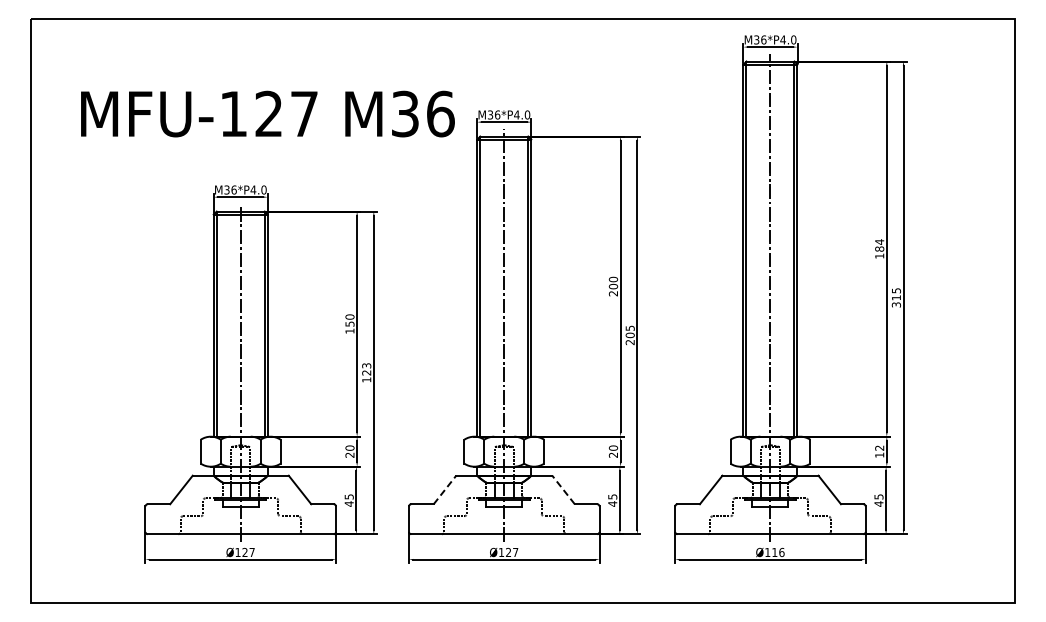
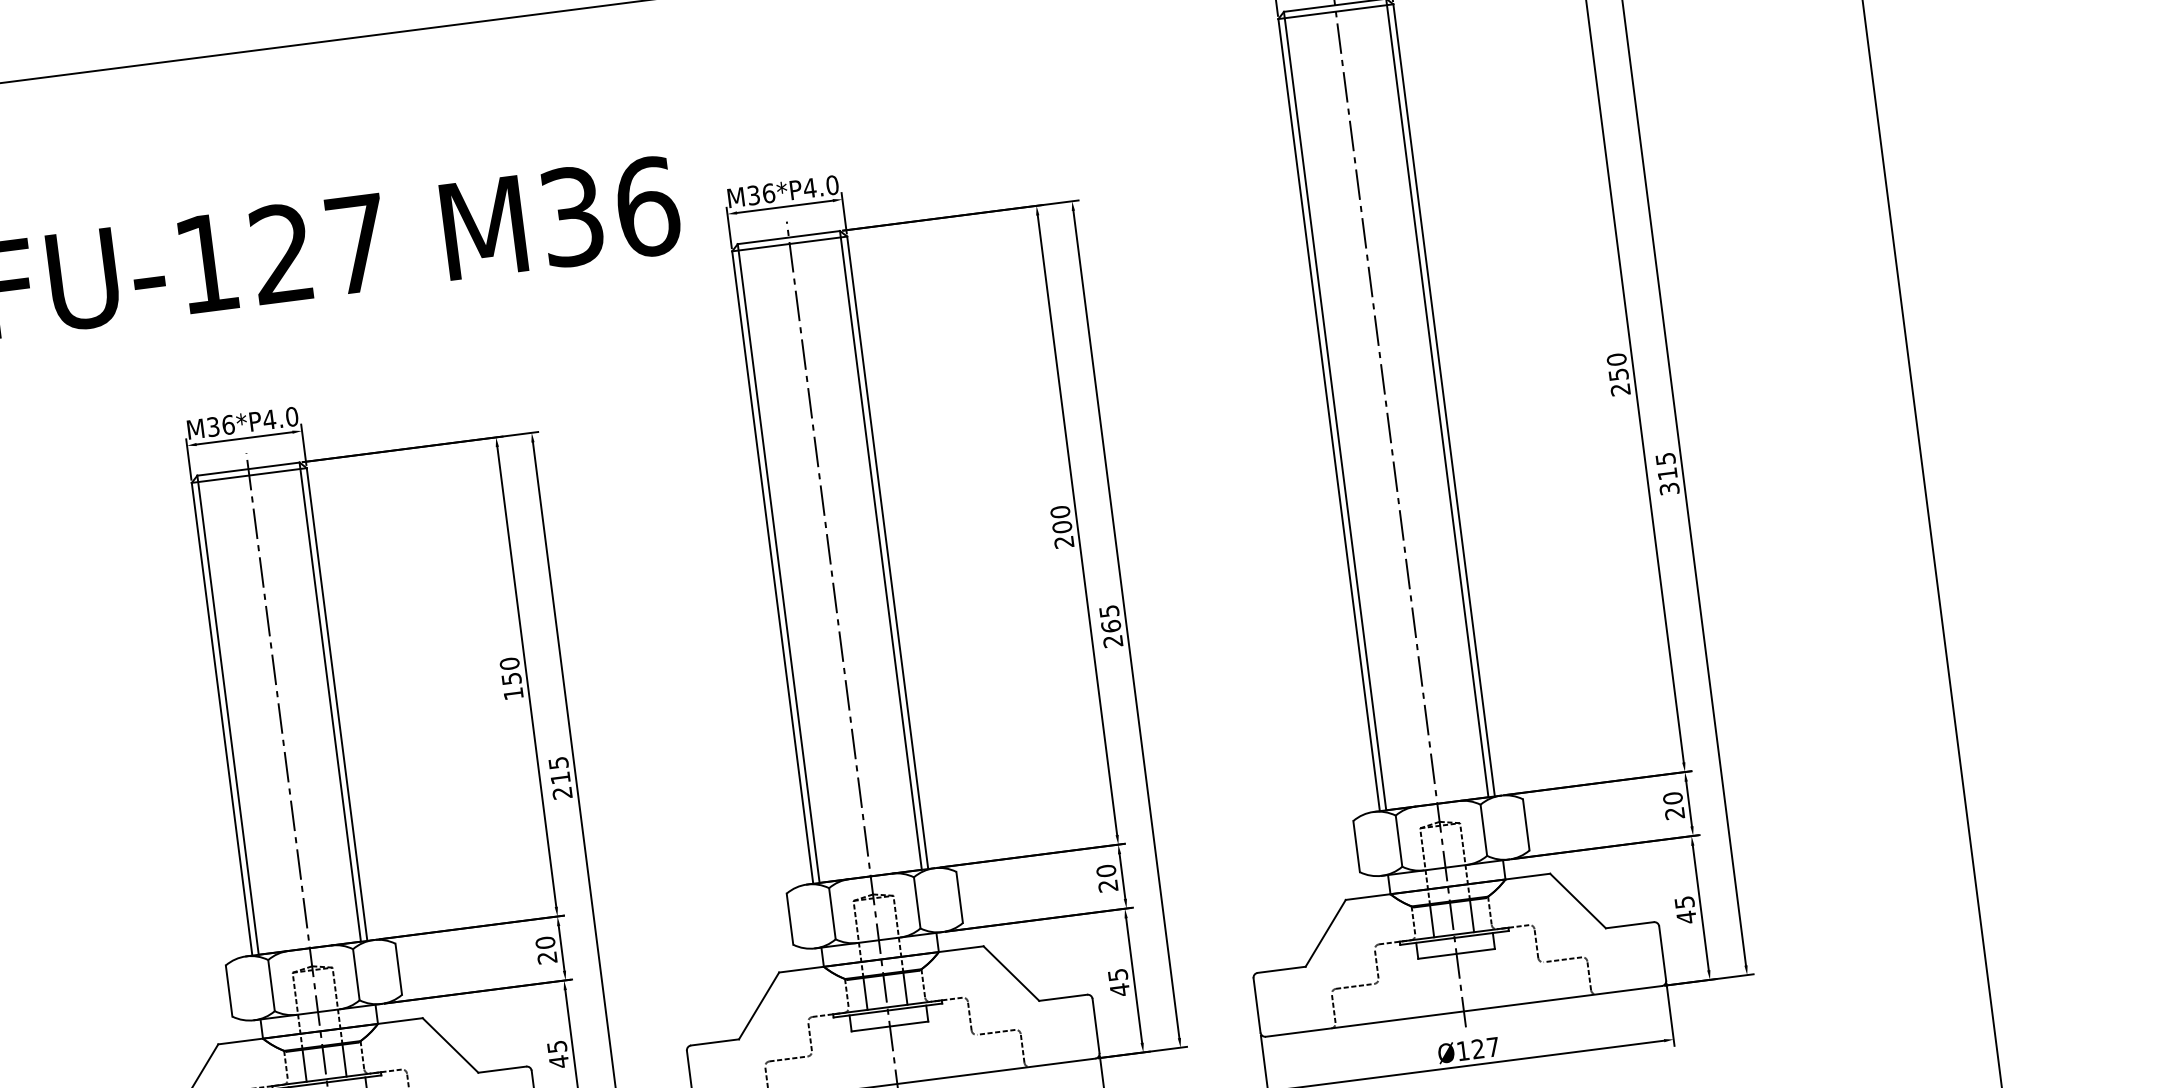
text: (879, 248) -> (1618, 373), 184 -> 250
text: (629, 334) -> (1109, 624), 205 -> 265
text: (366, 372) -> (559, 777), 123 -> 215
text: (879, 451) -> (1673, 805), 12 -> 20
line: (445, 489) -> (760, 1004), dashed -> solid
line: (563, 489) -> (1011, 972), dashed -> solid
text: (778, 552) -> (1486, 1048), Ø116 -> Ø127

